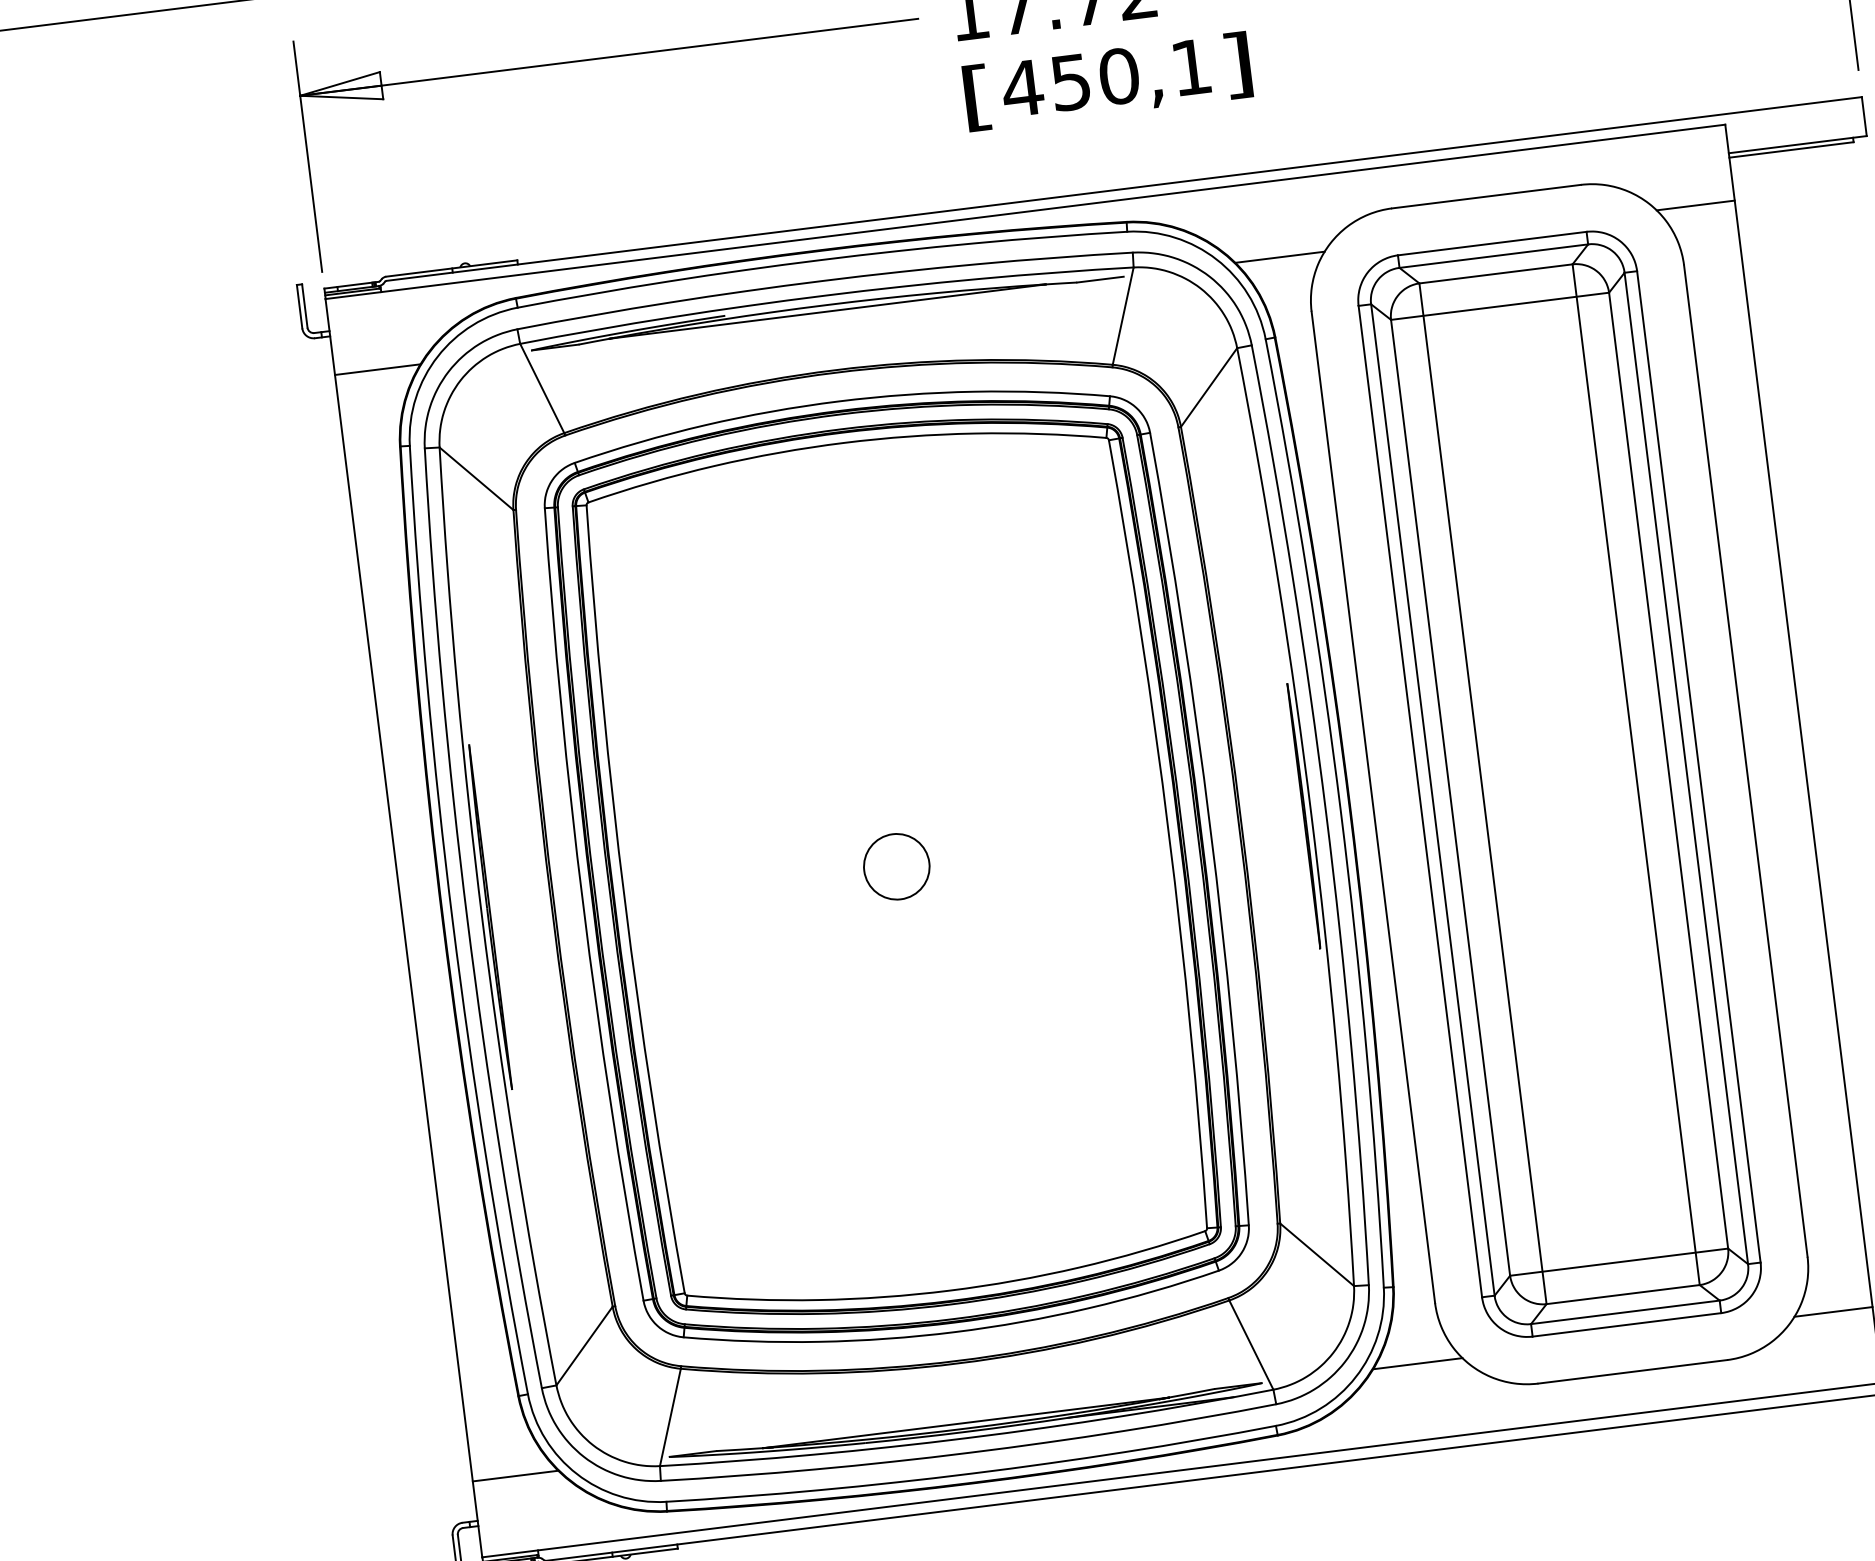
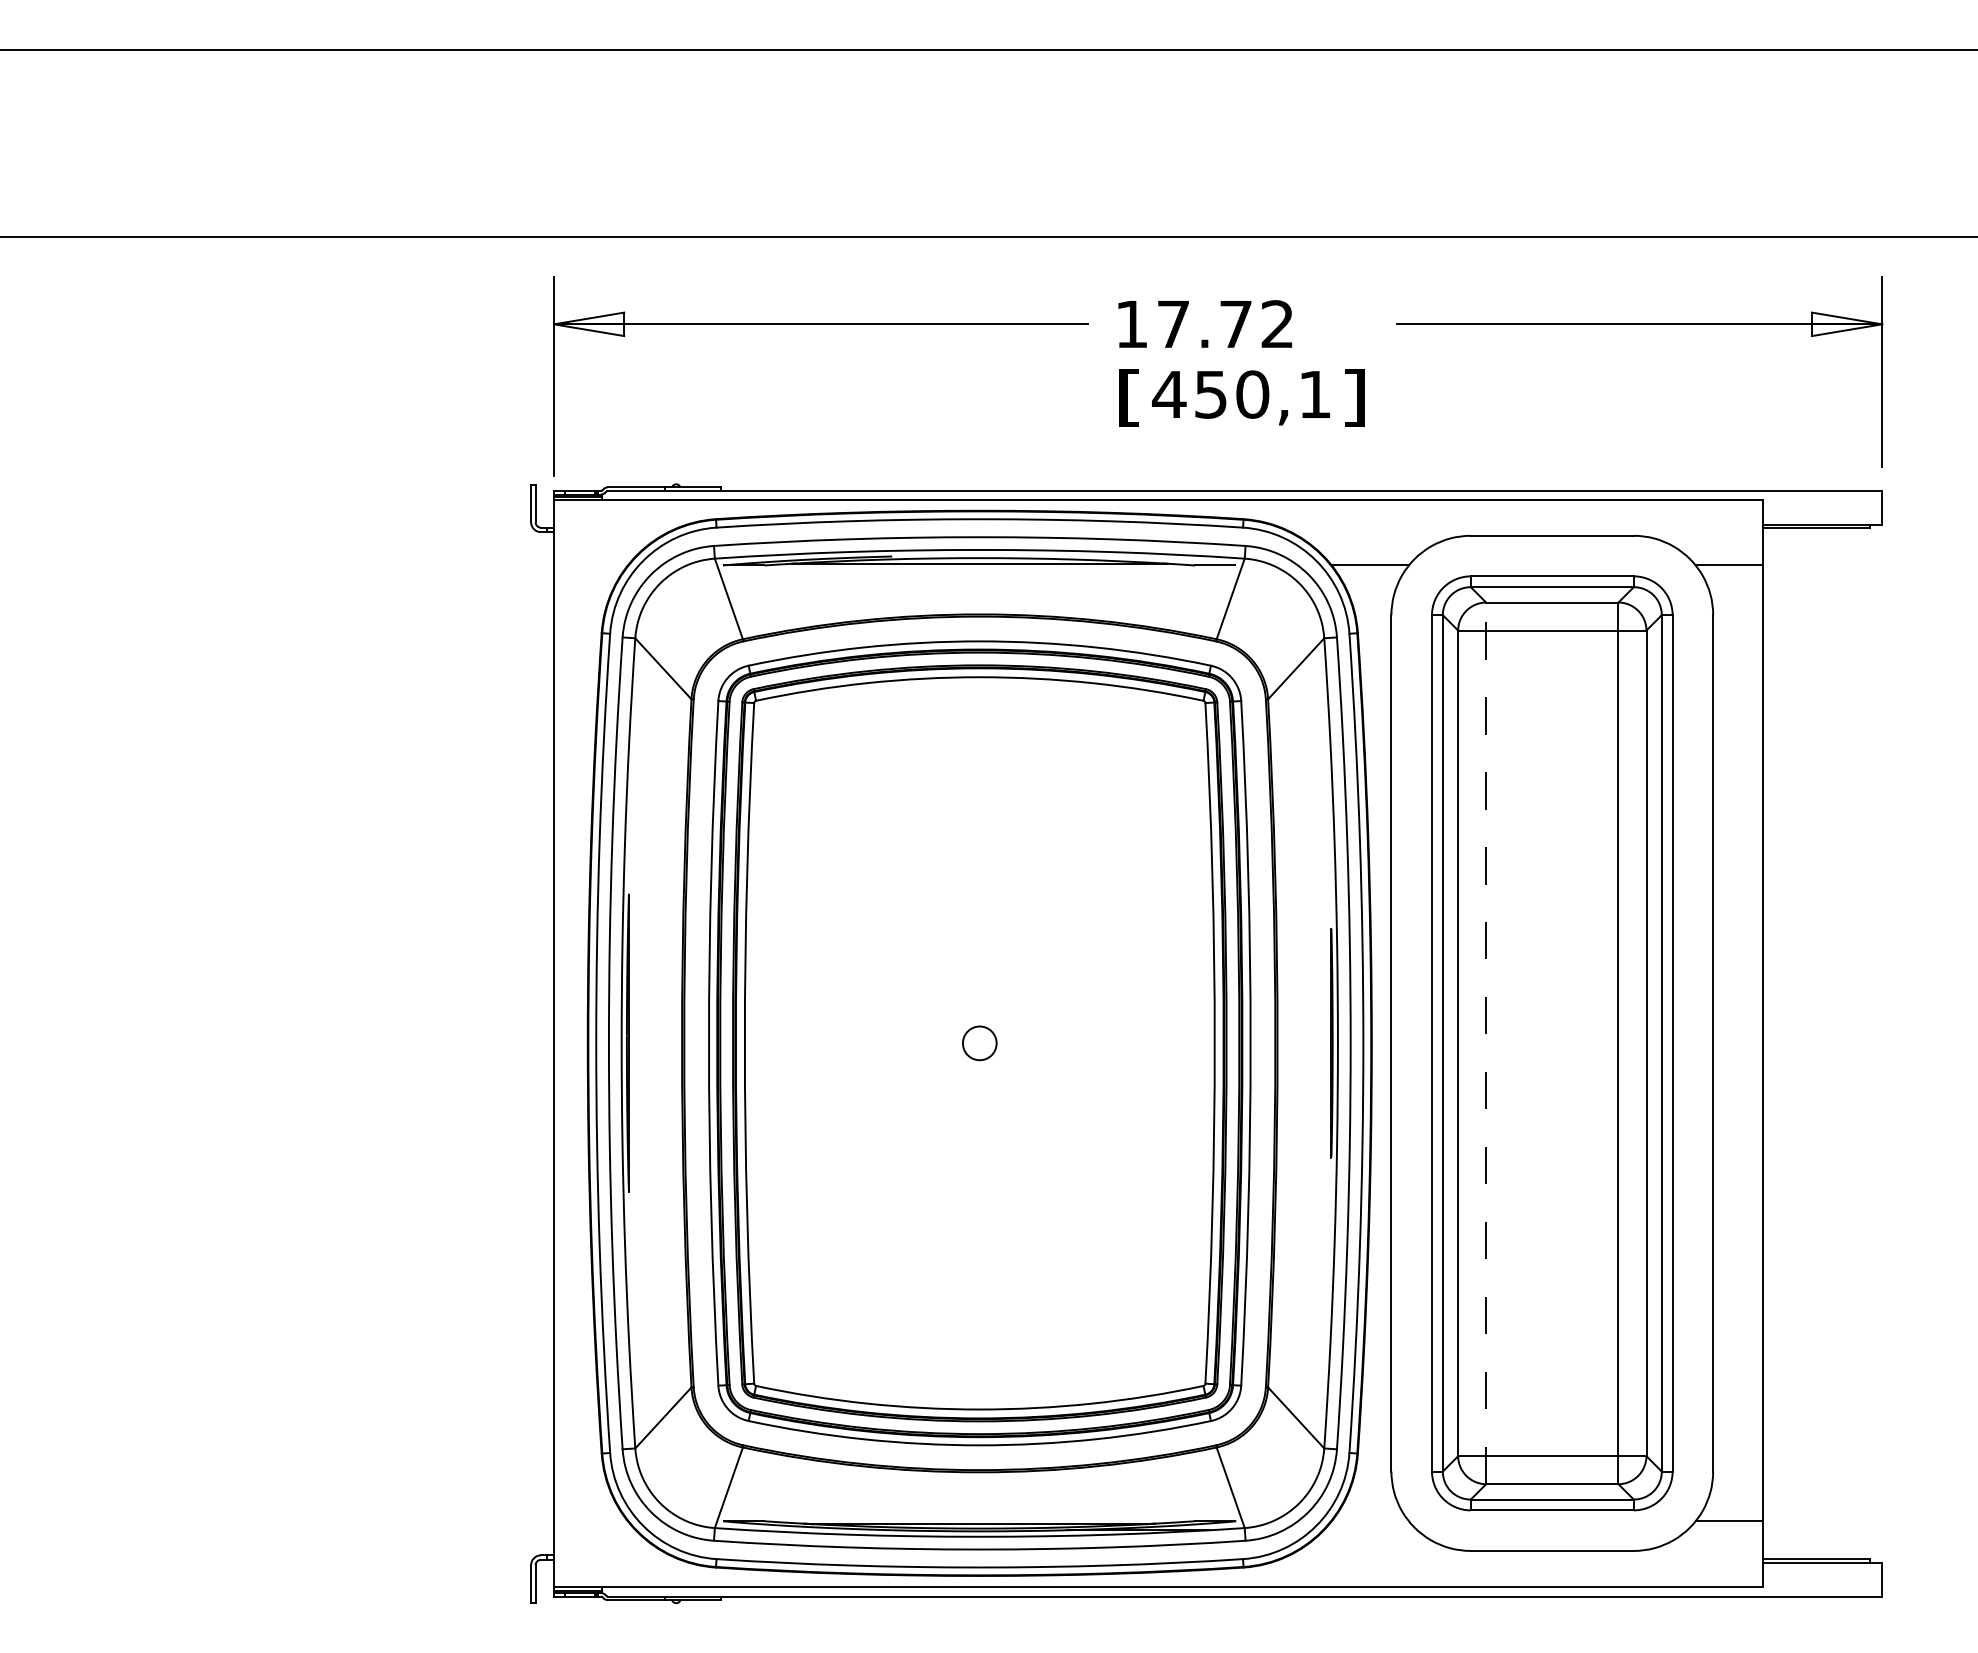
line: (377, 369) -> (590, 565), removed
line: (1483, 793) -> (1486, 1043), solid -> dashed
circle: (896, 866) -> (979, 1043), size x0.6
line: (1416, 1364) -> (1369, 1521), removed
line: (515, 1476) -> (590, 1521), removed

